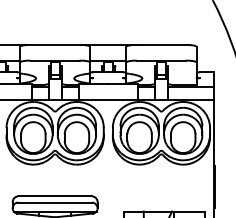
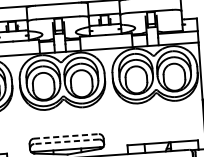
line: (55, 196) -> (66, 136), solid -> dashed
line: (54, 202) -> (66, 141), solid -> dashed

